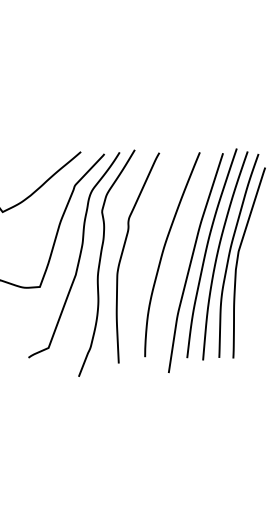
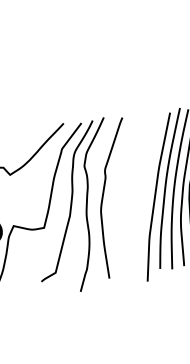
curve: (164, 250) -> (134, 190), removed

